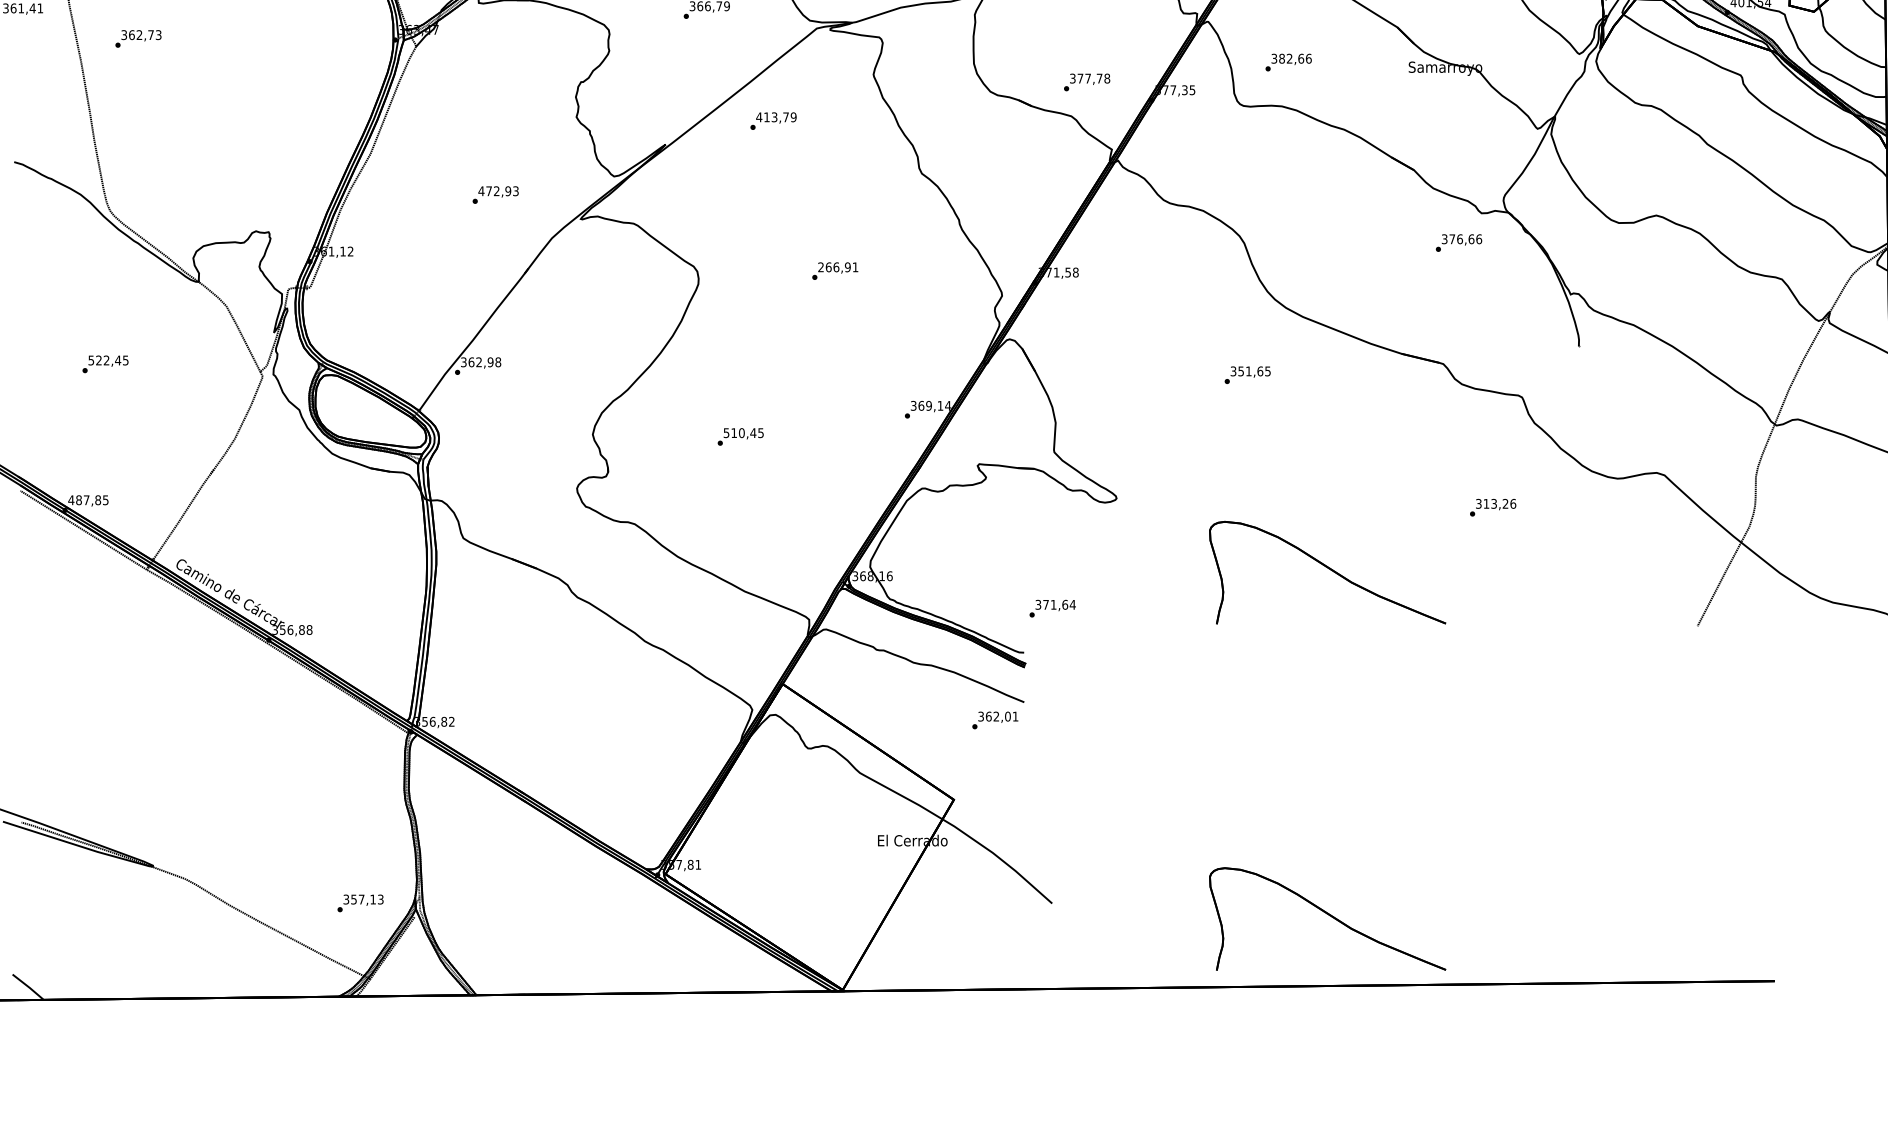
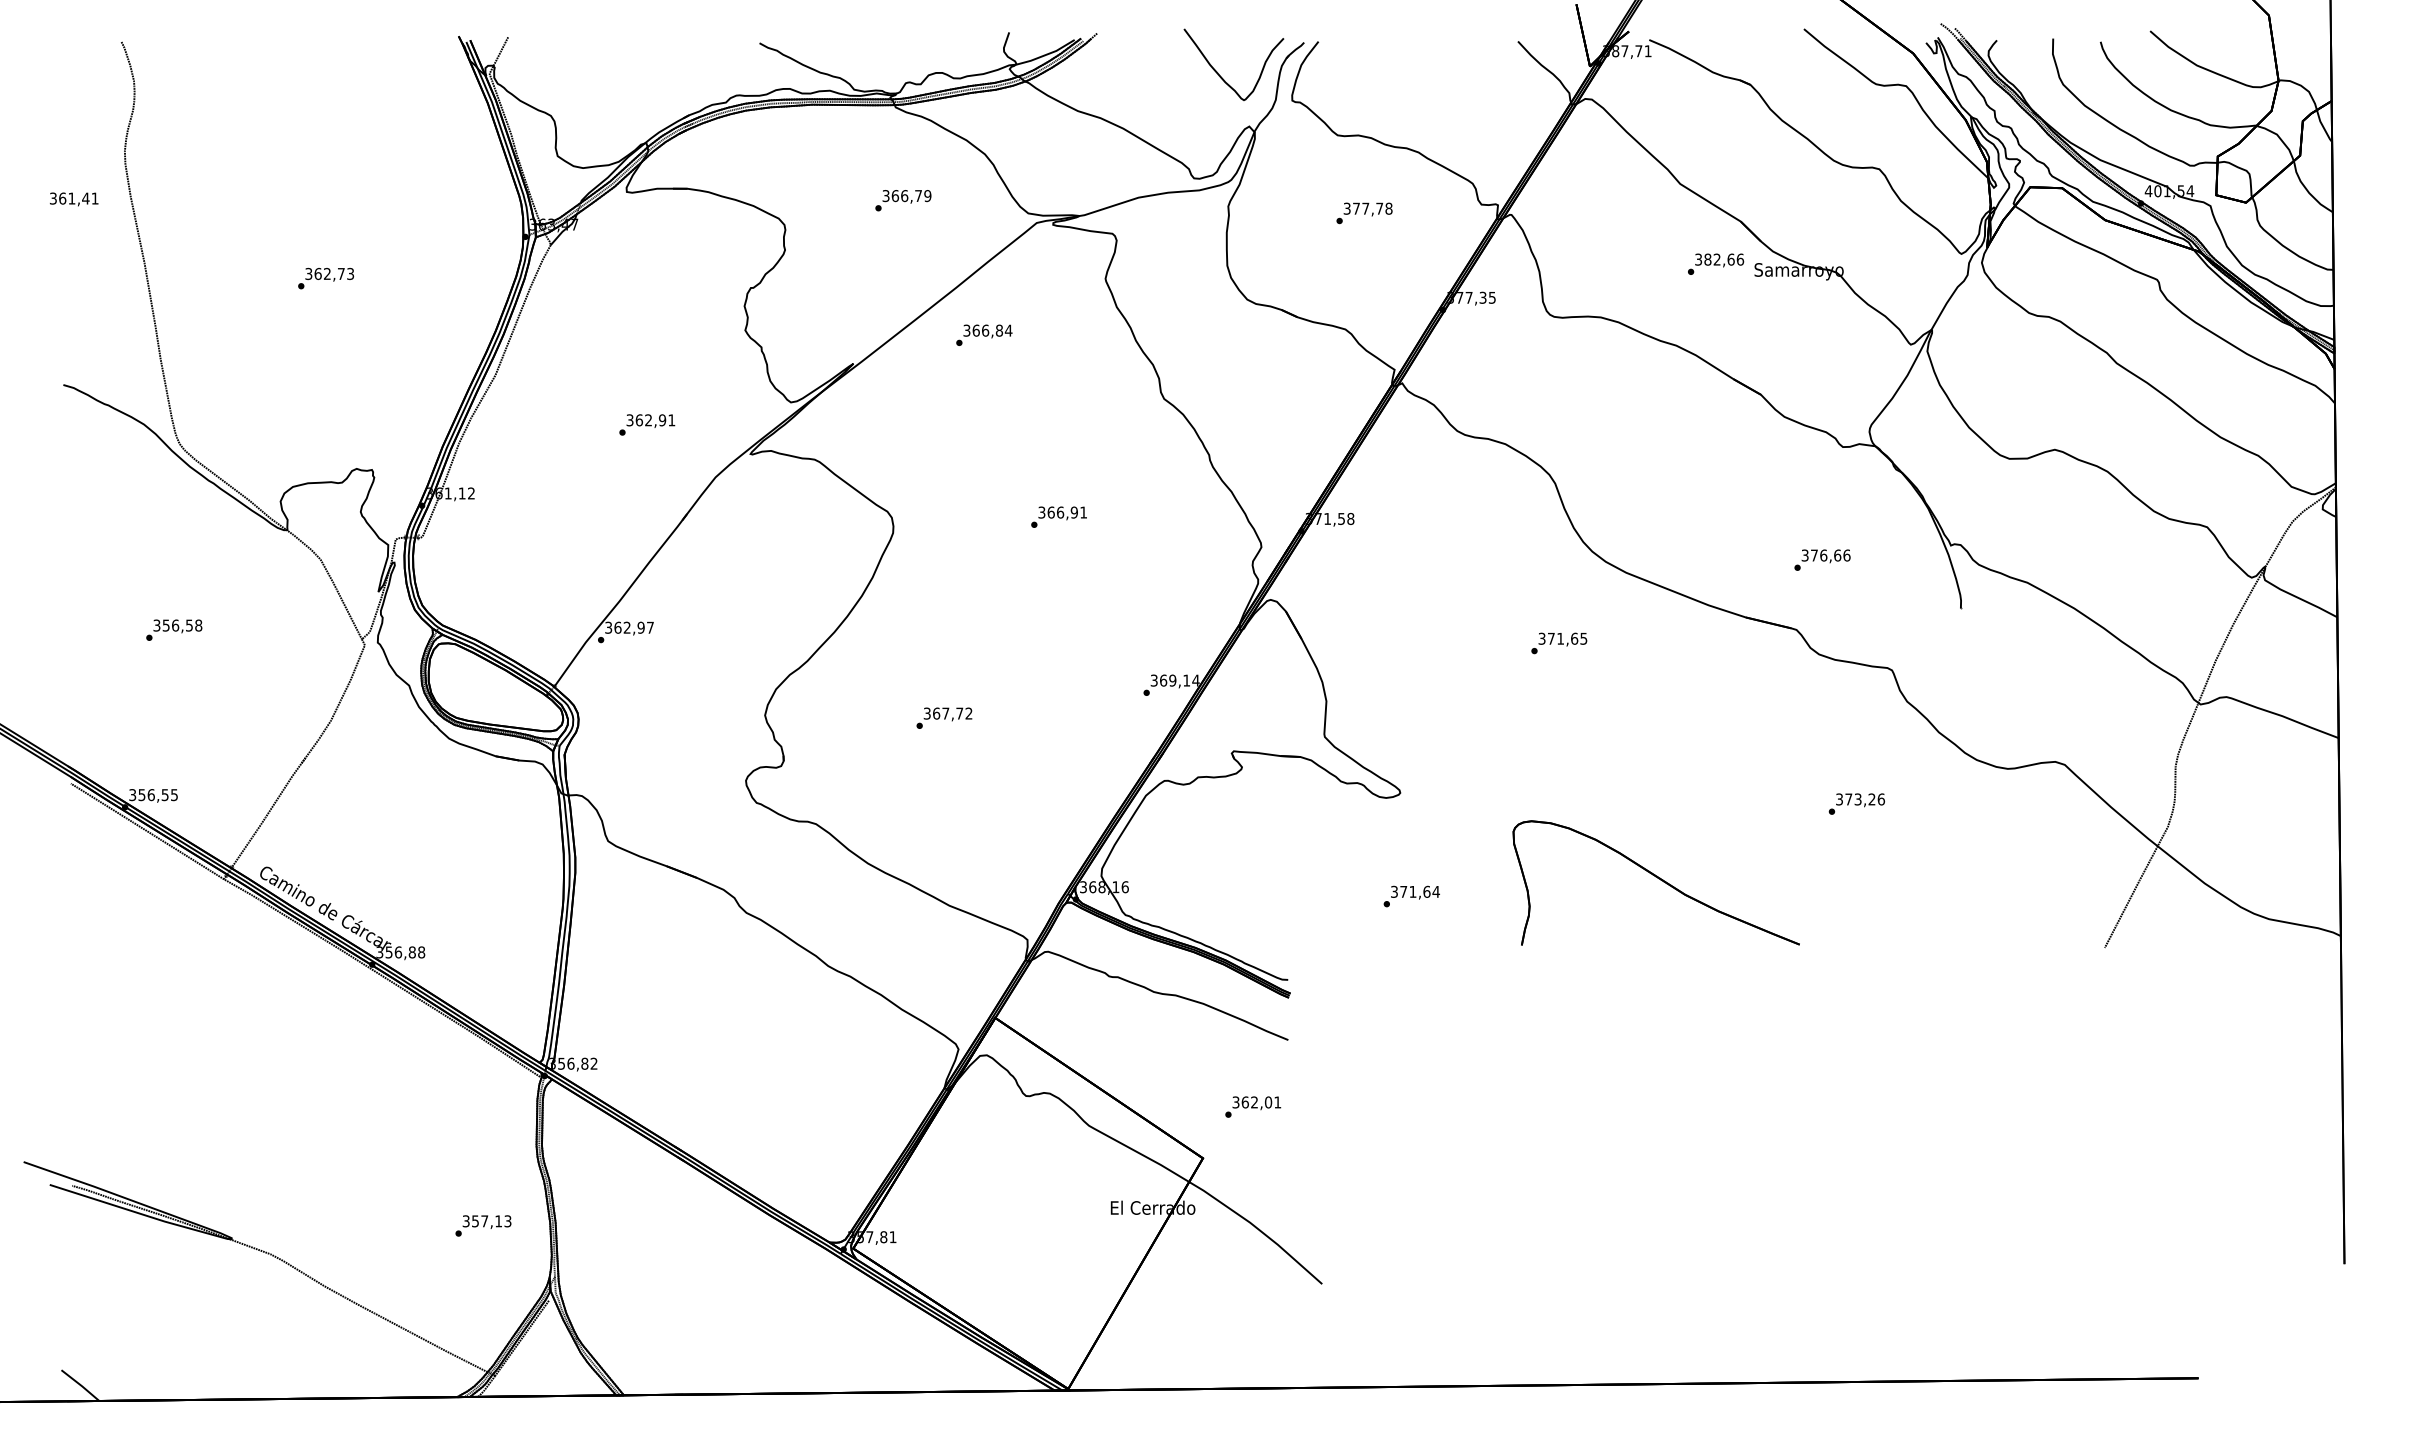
text: (138, 38) -> (326, 278), moved
text: (1289, 61) -> (1716, 263), moved
text: (1087, 82) -> (1364, 213), moved
text: (776, 117) -> (987, 330), 413,79 -> 366,84
text: (498, 191) -> (650, 420), 472,93 -> 362,91
text: (1458, 242) -> (1822, 559), moved
text: (820, 267) -> (1041, 512), 266,91 -> 366,91
text: (108, 360) -> (177, 625), 522,45 -> 356,58
text: (498, 362) -> (650, 627), 362,98 -> 362,97
text: (1240, 371) -> (1550, 638), 351,65 -> 371,65
text: (744, 433) -> (948, 713), 510,45 -> 367,72
text: (84, 500) -> (148, 795), 487,85 -> 356,55
text: (1486, 503) -> (1848, 799), 313,26 -> 373,26
text: (1052, 608) -> (1411, 896), moved
text: (995, 719) -> (1253, 1106), moved
text: (360, 903) -> (483, 1225), moved
part: (1327, 918) -> (1655, 1302), removed

